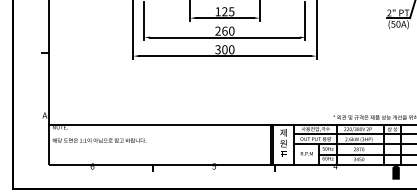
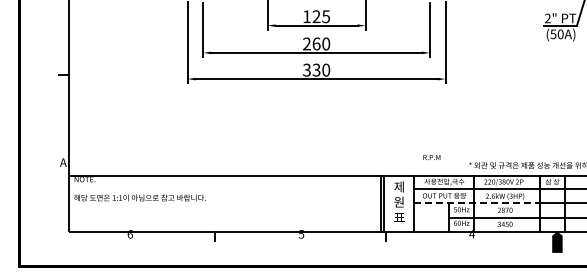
text: (224, 49) -> (316, 69), 300 -> 330
line: (339, 144) -> (477, 203), solid -> dashed
text: (306, 153) -> (431, 157), moved

